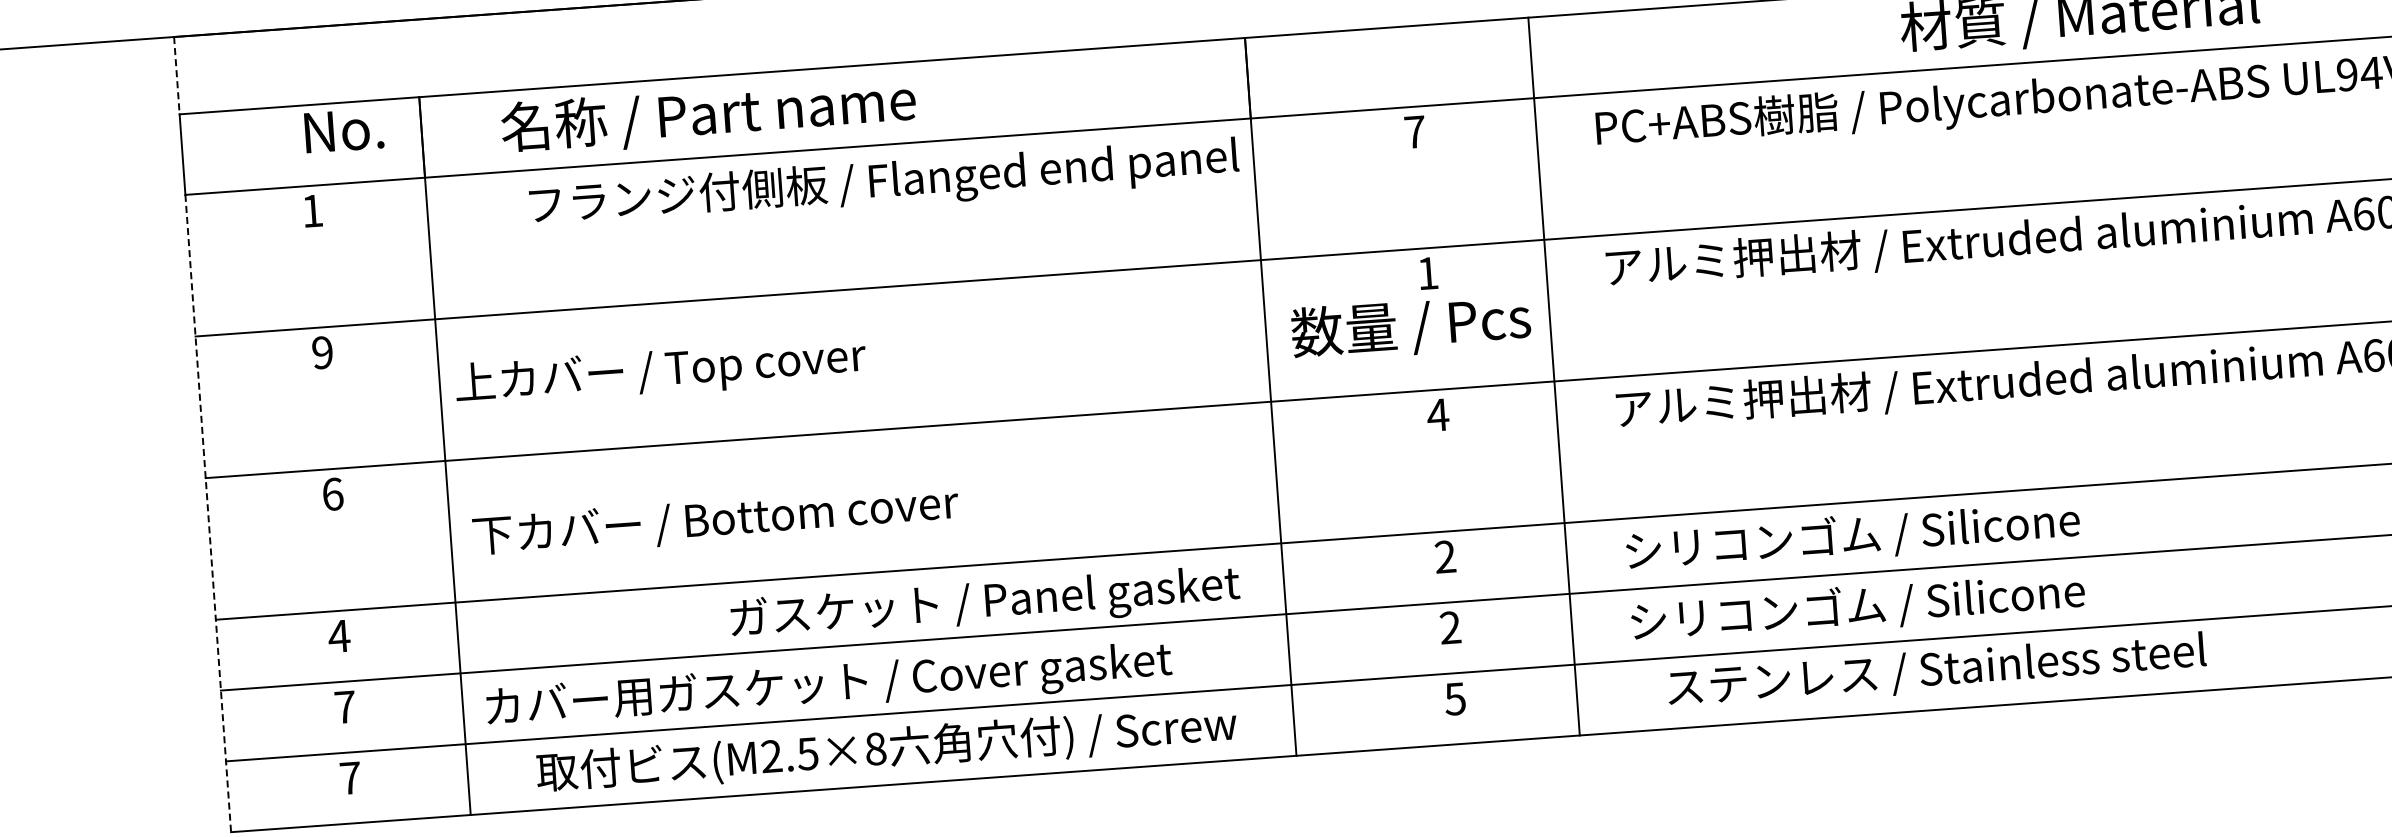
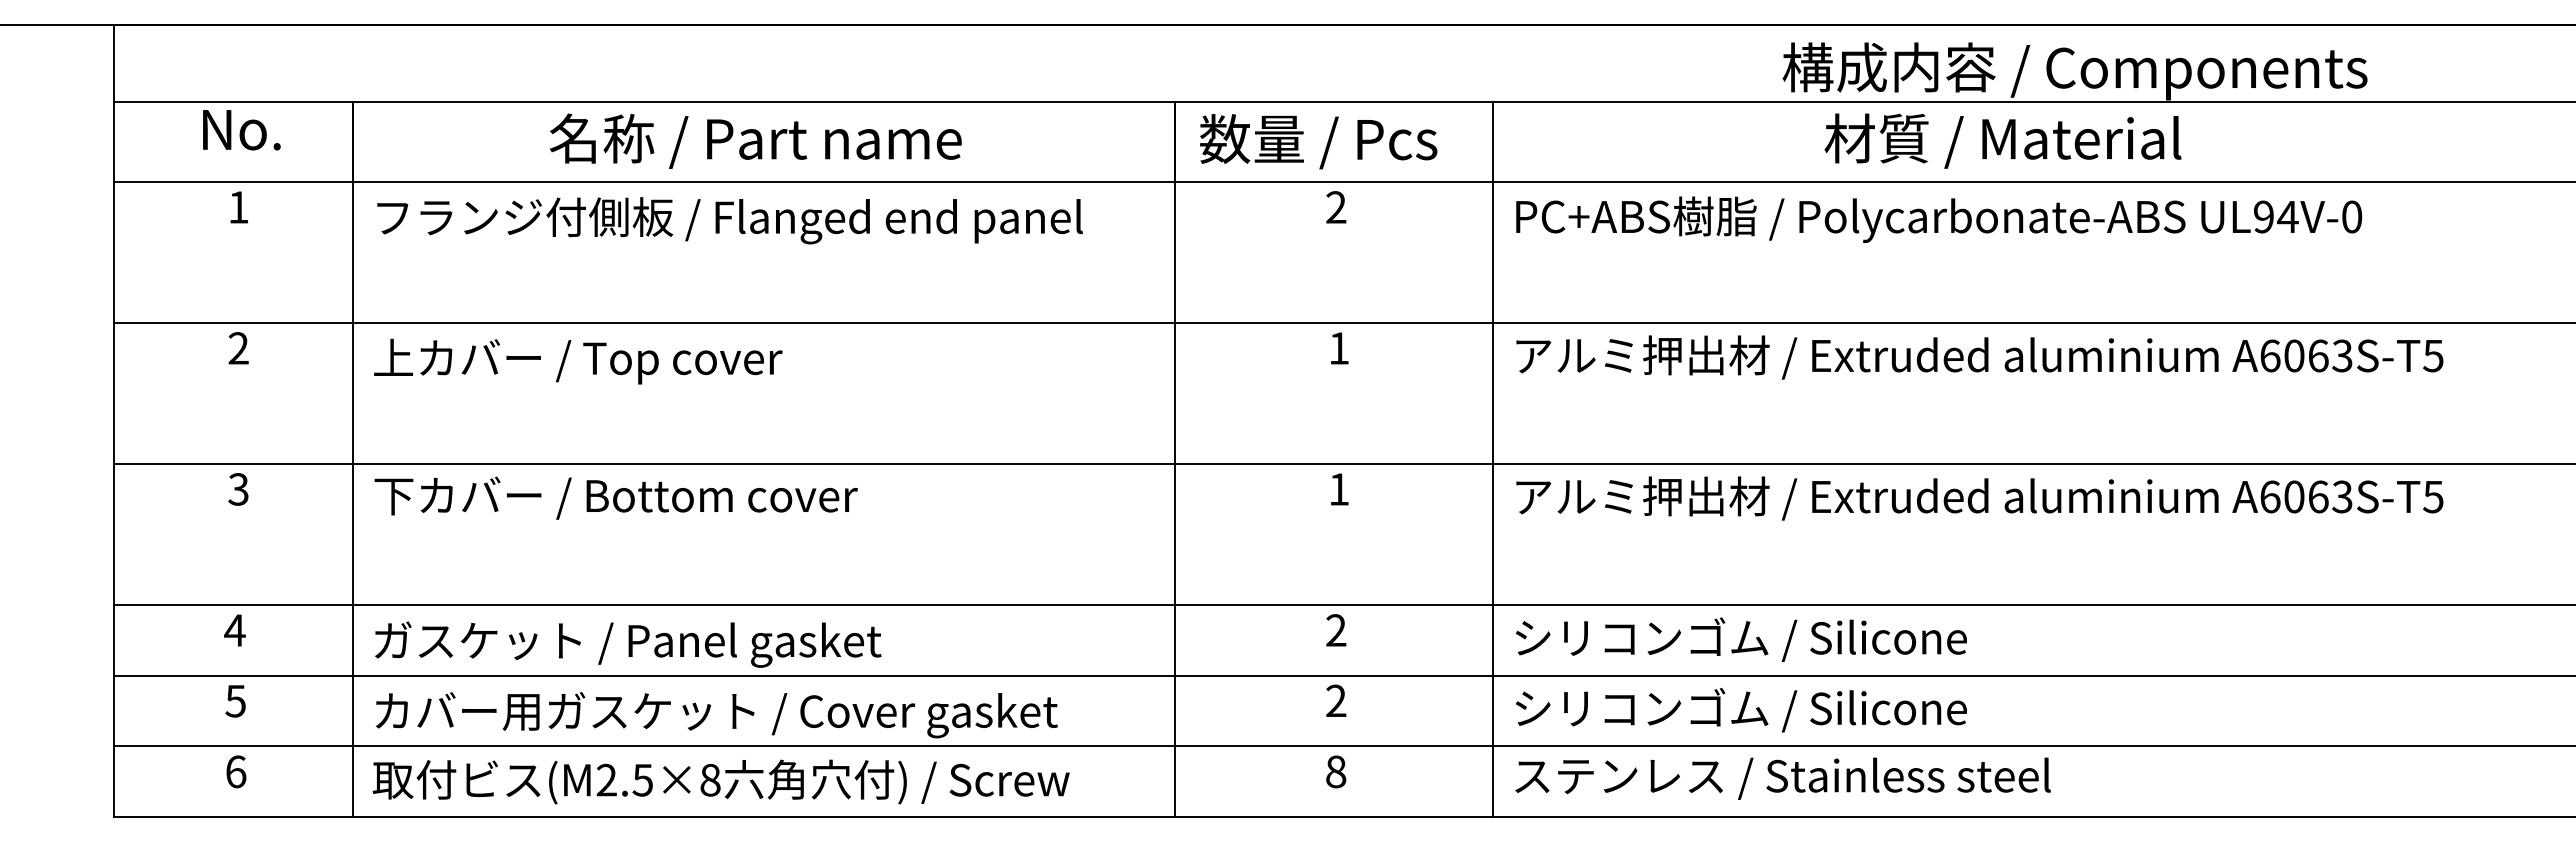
line: (176, 76) -> (113, 64), dashed -> solid
text: (708, 115) -> (755, 140), moved
text: (343, 131) -> (241, 130), moved
text: (1415, 132) -> (1336, 207), 7 -> 2
text: (883, 183) -> (729, 220), moved
text: (1411, 327) -> (1318, 141), moved
text: (322, 352) -> (238, 348), 9 -> 2
text: (661, 371) -> (578, 361), moved
line: (1553, 376) -> (1492, 459), moved
text: (1437, 415) -> (1338, 489), 4 -> 1
text: (332, 494) -> (238, 489), 6 -> 3
line: (207, 514) -> (113, 500), dashed -> solid
text: (715, 520) -> (615, 497), moved
text: (985, 604) -> (628, 644), moved
text: (1936, 671) -> (1782, 778), moved
text: (1454, 698) -> (1335, 771), 5 -> 8
text: (344, 707) -> (235, 701), 7 -> 5
text: (886, 749) -> (720, 781), moved
text: (350, 777) -> (236, 771), 7 -> 6

